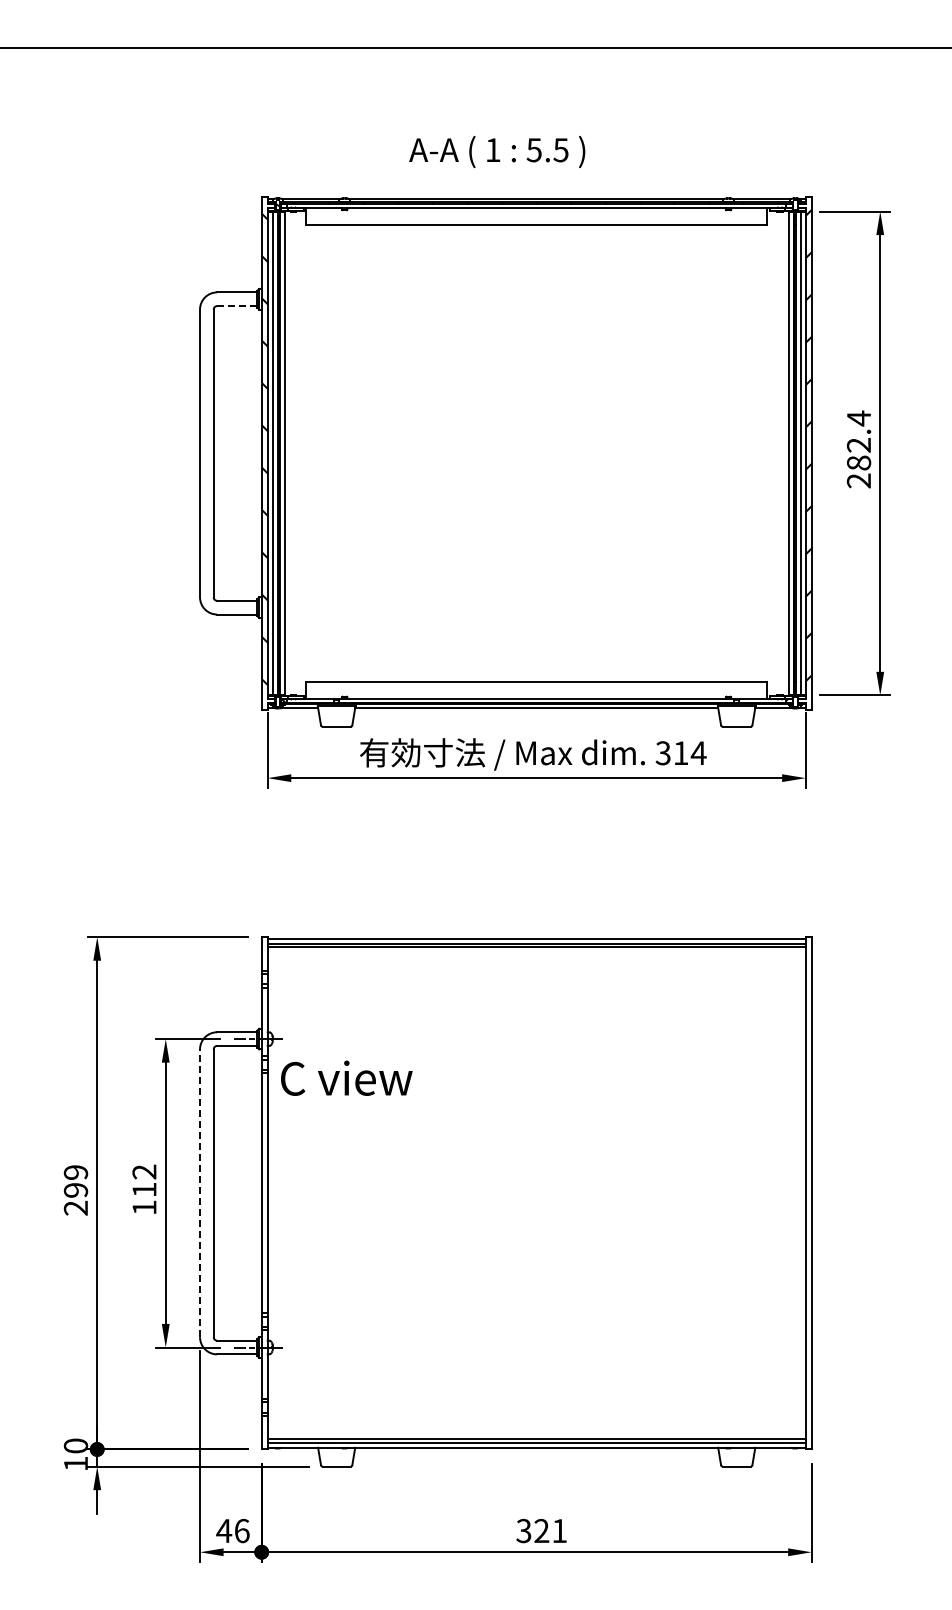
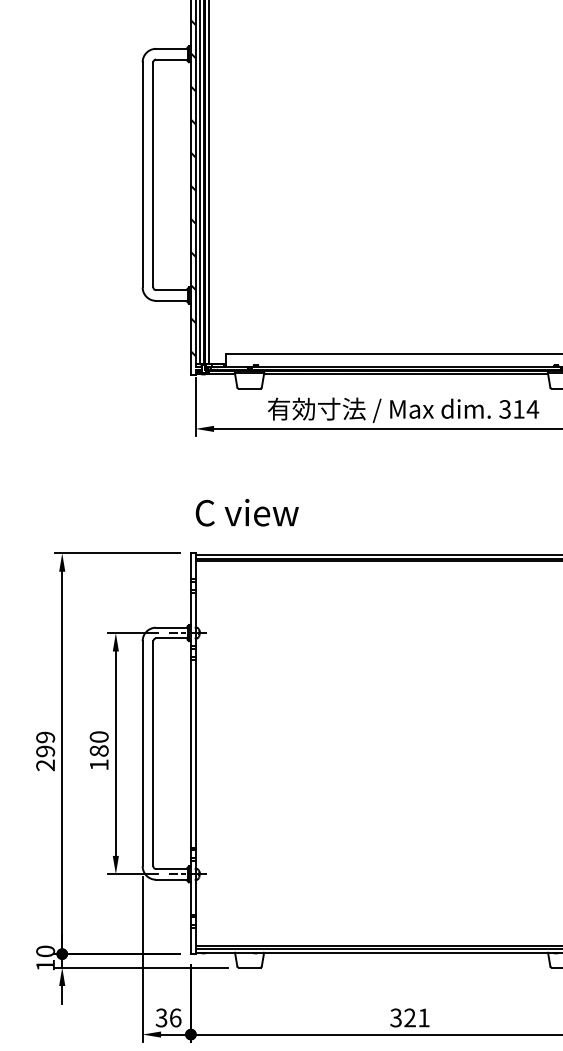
line: (237, 306) -> (171, 59), dashed -> solid
text: (346, 1077) -> (247, 512), moved
text: (144, 1180) -> (99, 743), 112 -> 180
line: (200, 1193) -> (143, 753), dashed -> solid
text: (224, 1530) -> (161, 1017), 46 -> 36

